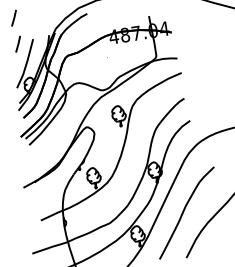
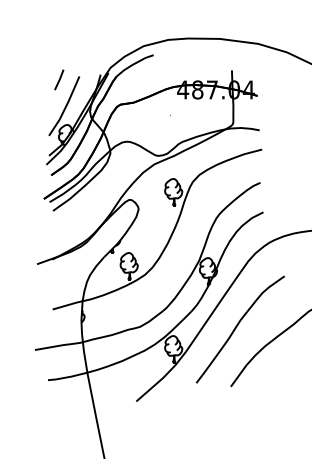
line: (14, 17) -> (59, 45), removed

